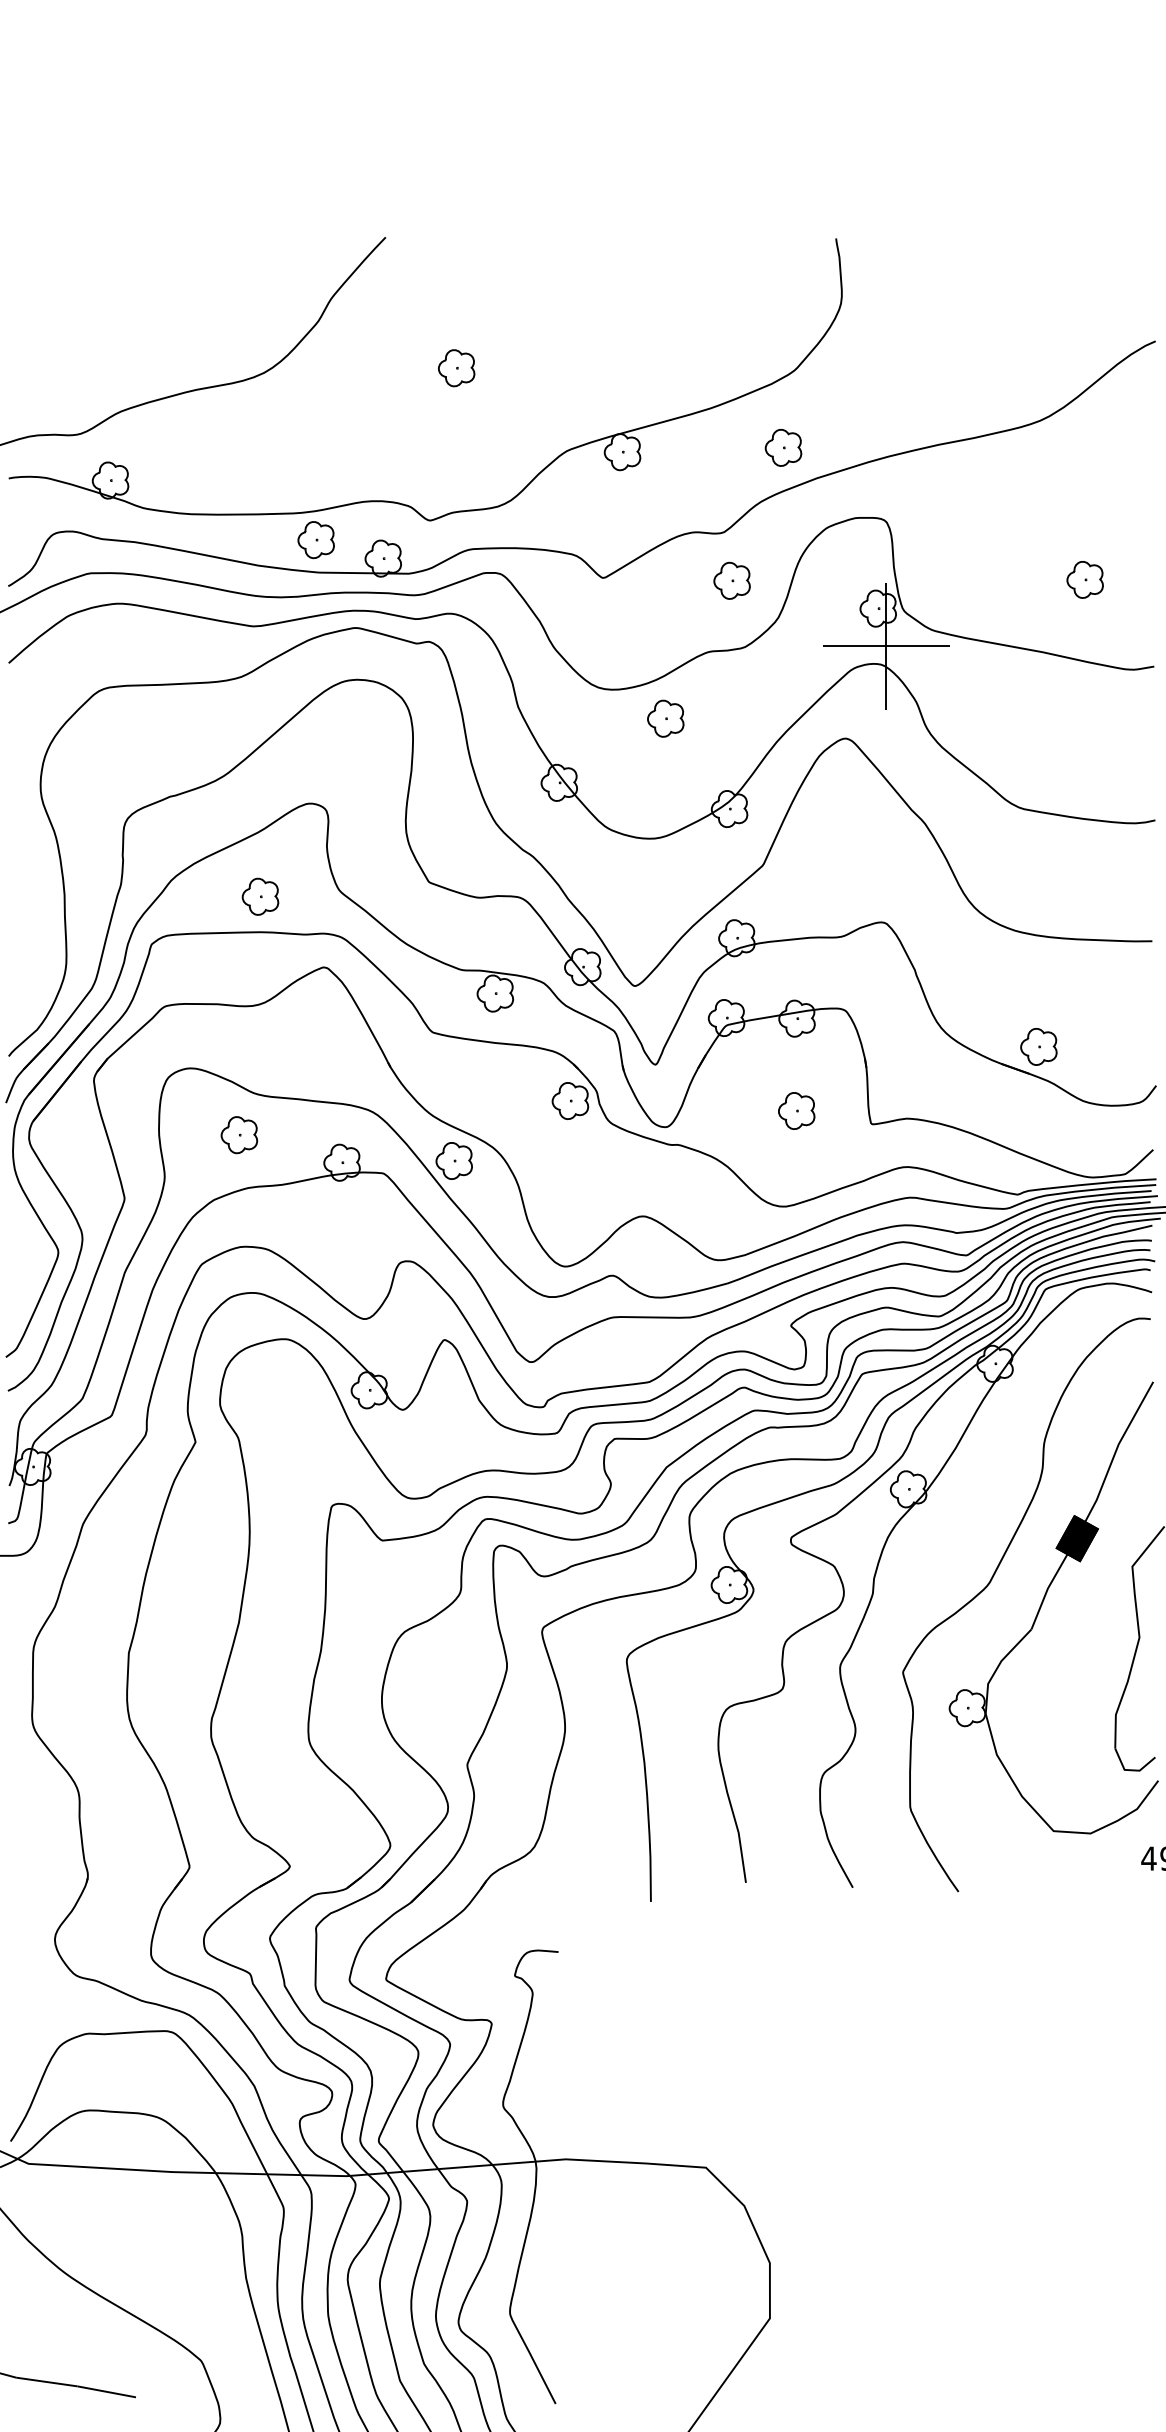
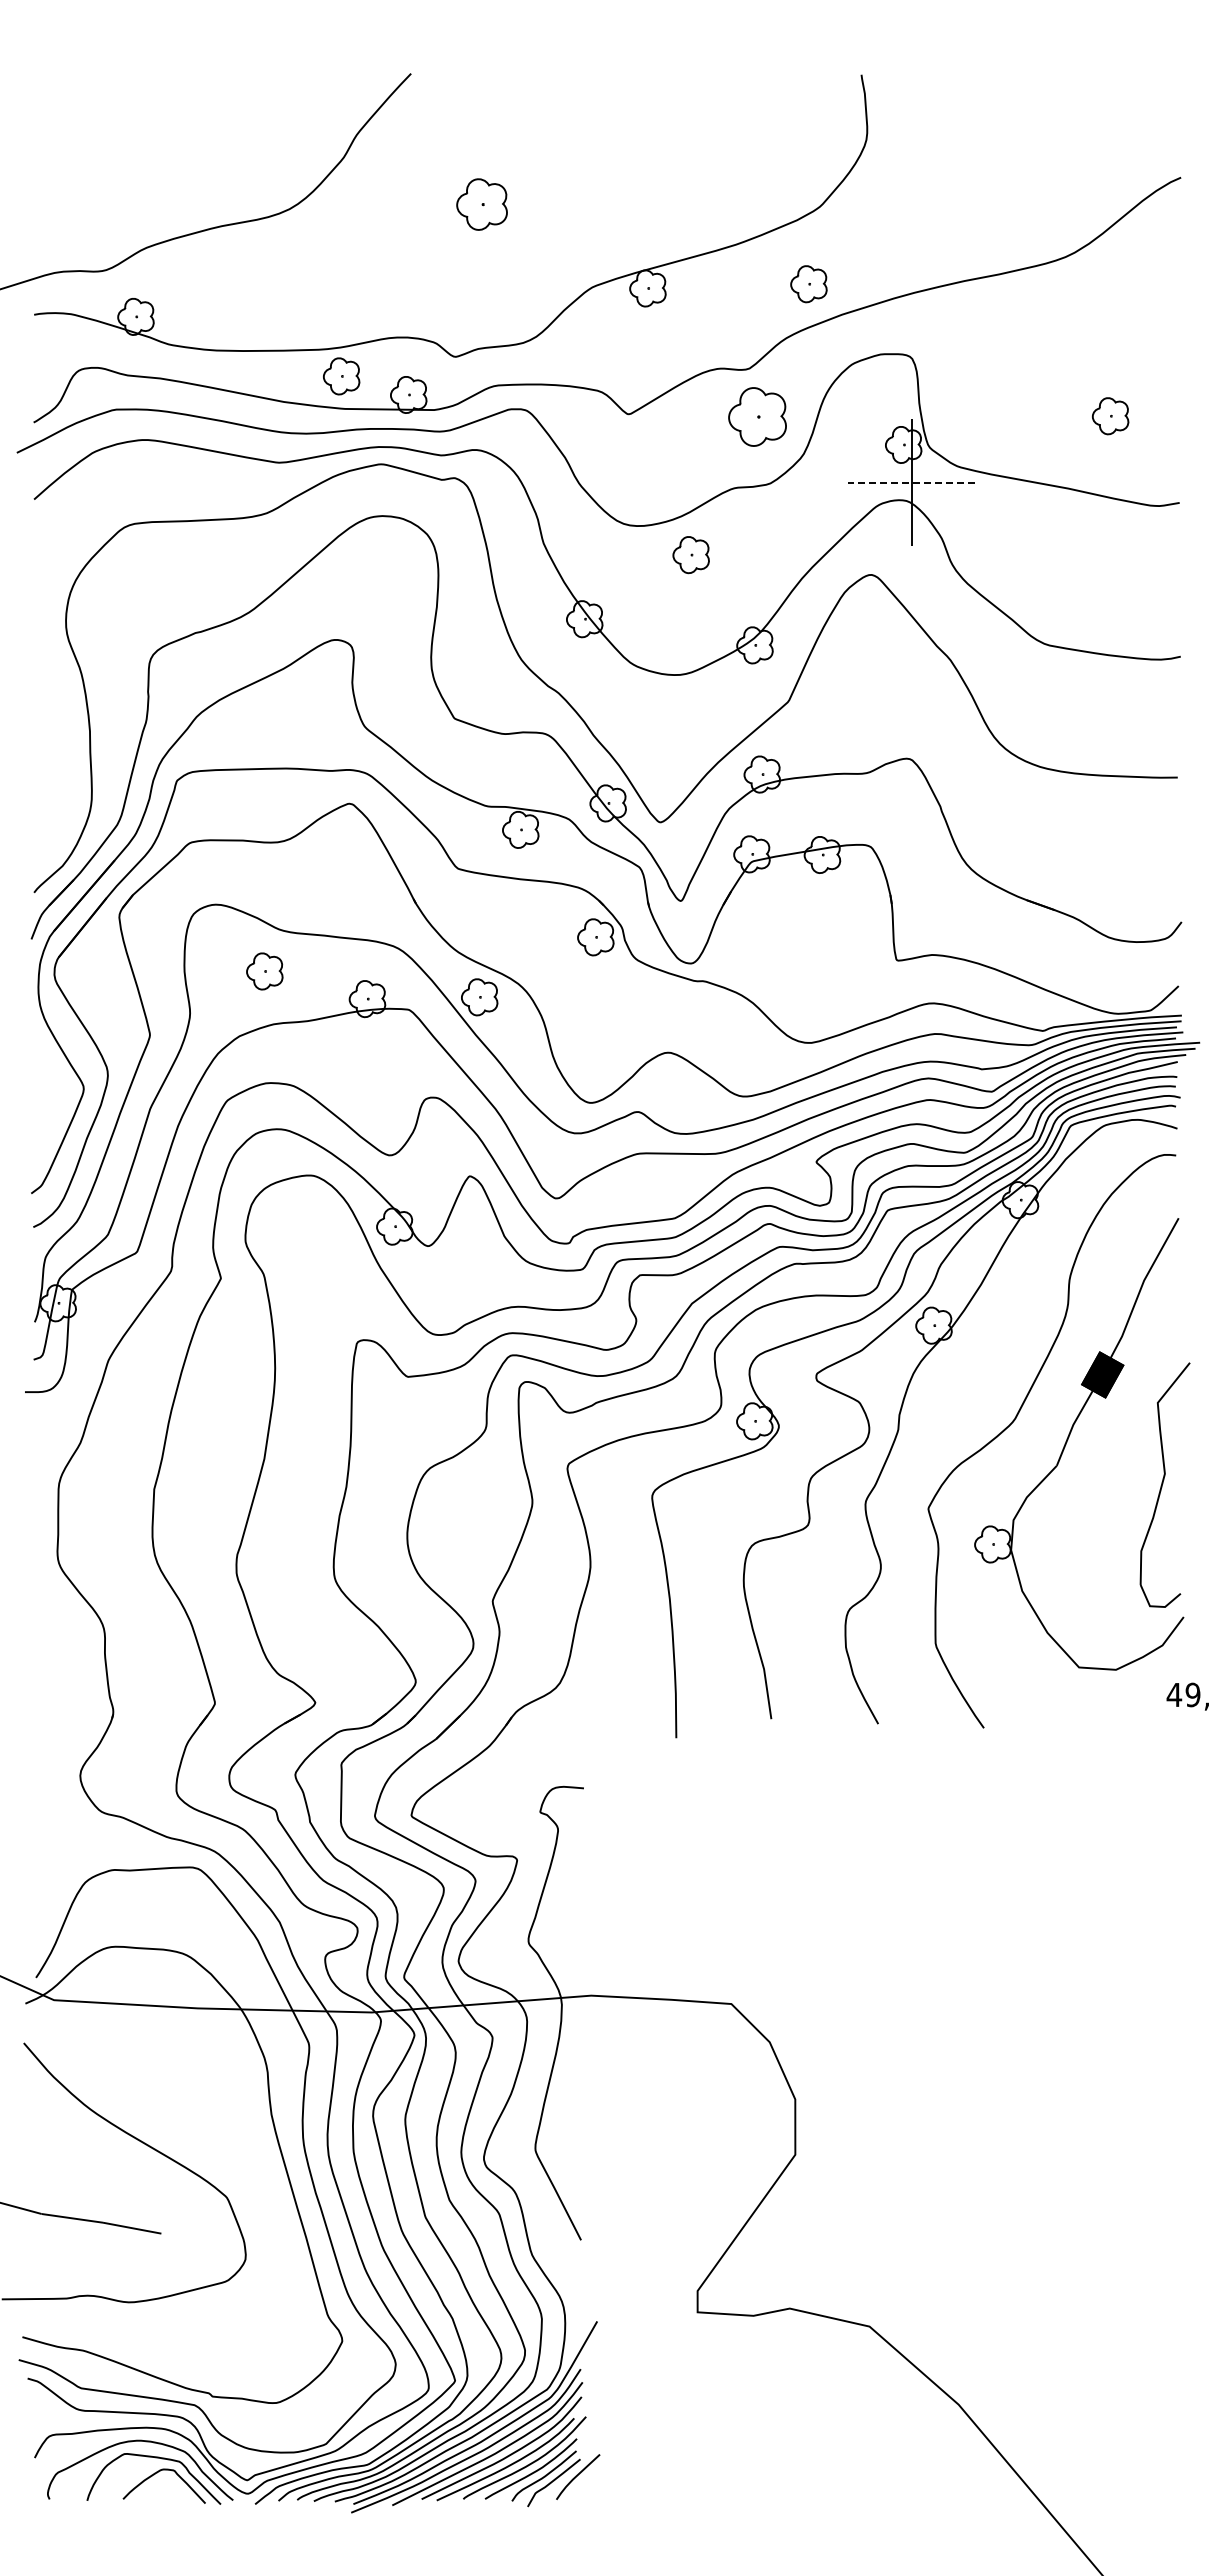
part: (456, 368) -> (481, 204), size x1.4
part: (732, 581) -> (757, 417), size x1.6
line: (886, 646) -> (911, 482), solid -> dashed
part: (260, 897) -> (285, 733), removed
part: (1038, 1047) -> (1063, 883), removed
part: (796, 1111) -> (821, 947), removed

